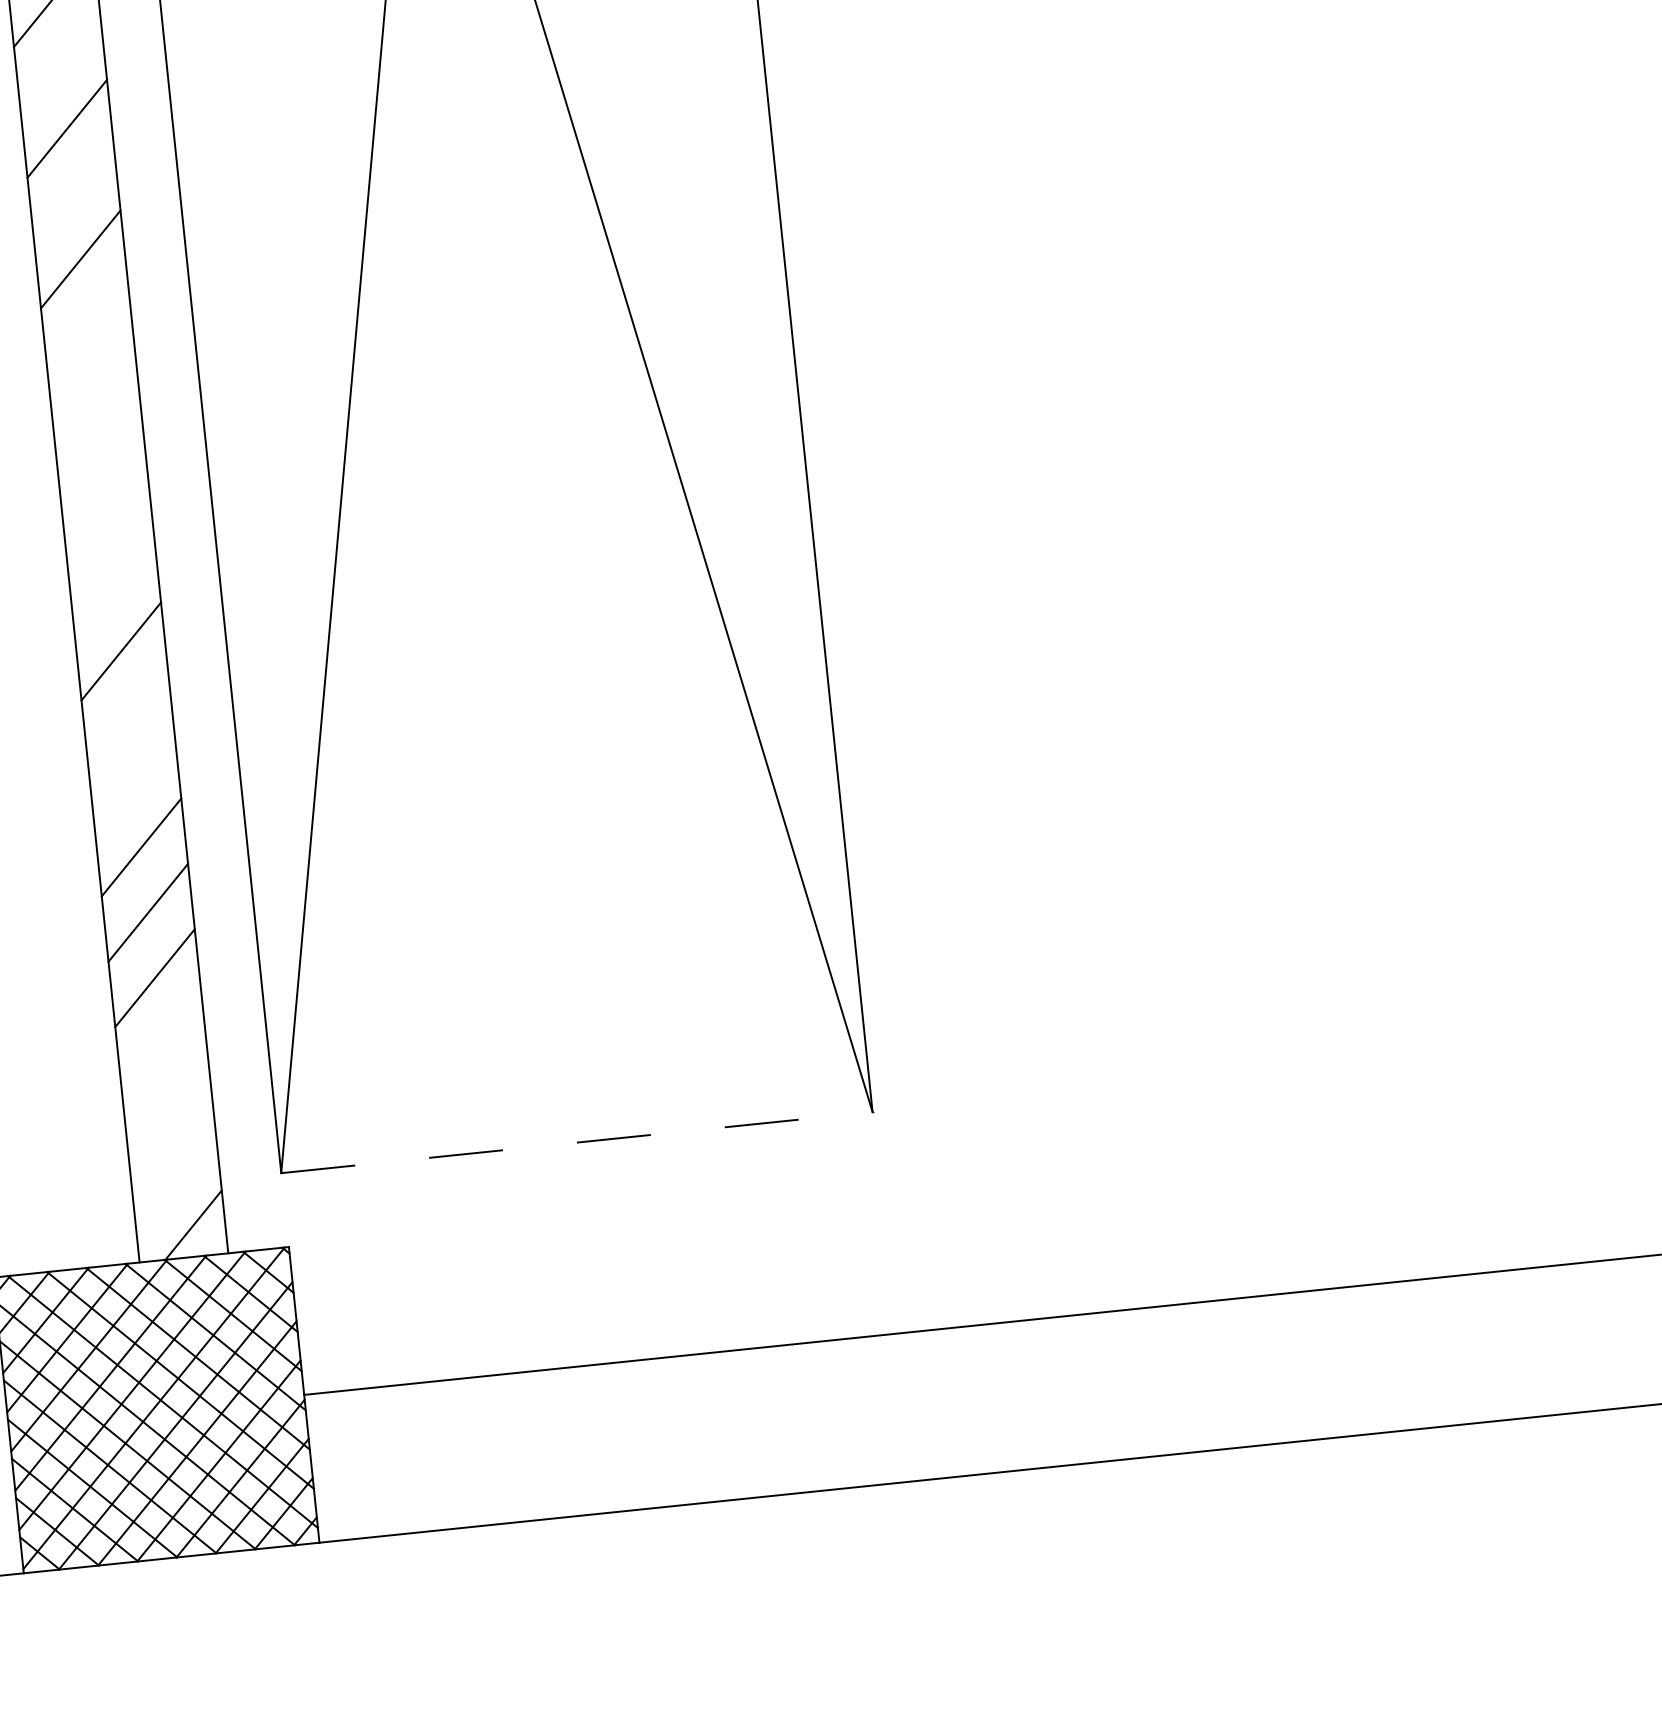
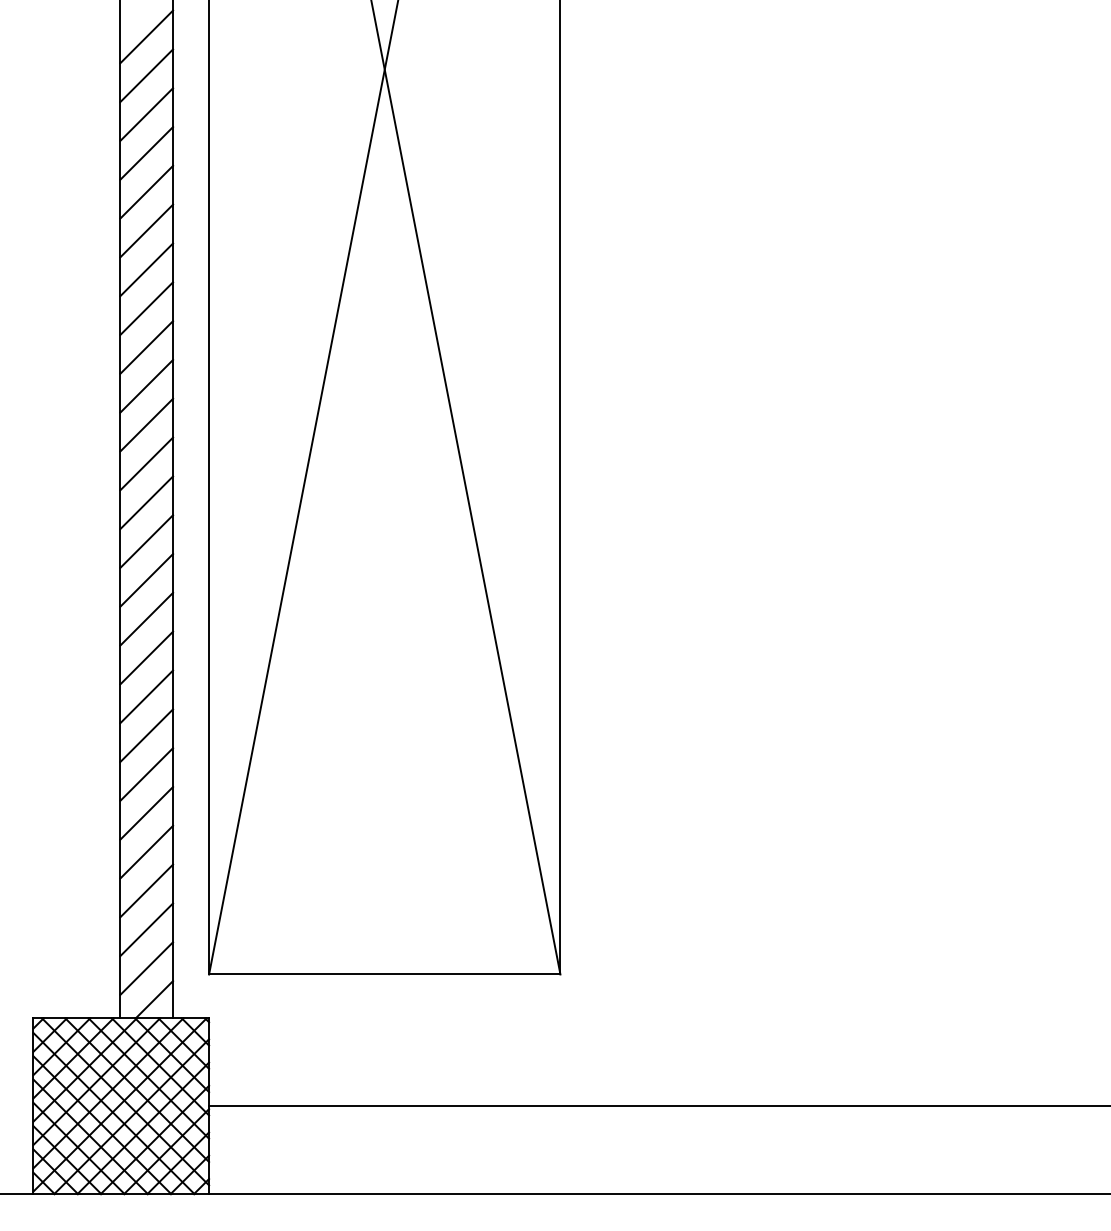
line: (60, 63) -> (146, 308), added
line: (73, 192) -> (146, 385), added
line: (87, 324) -> (146, 463), added
line: (93, 389) -> (146, 502), added
line: (100, 455) -> (146, 541), added
line: (107, 520) -> (146, 580), added
line: (114, 584) -> (146, 618), added
line: (127, 716) -> (146, 696), added
line: (134, 781) -> (146, 735), added
line: (161, 1042) -> (146, 890), added
line: (168, 1108) -> (146, 929), added
line: (576, 1142) -> (384, 974), dashed -> solid
line: (174, 1173) -> (146, 968), added

